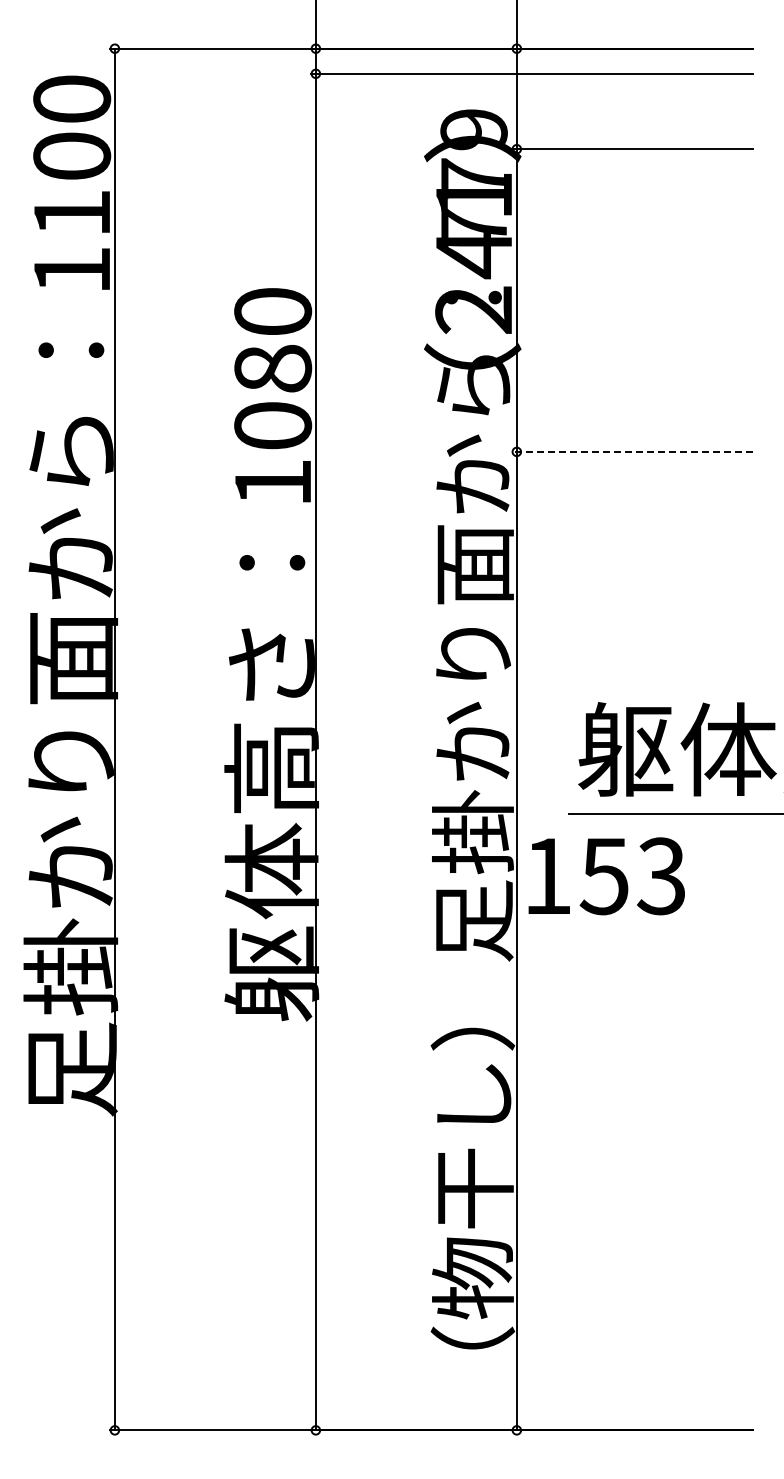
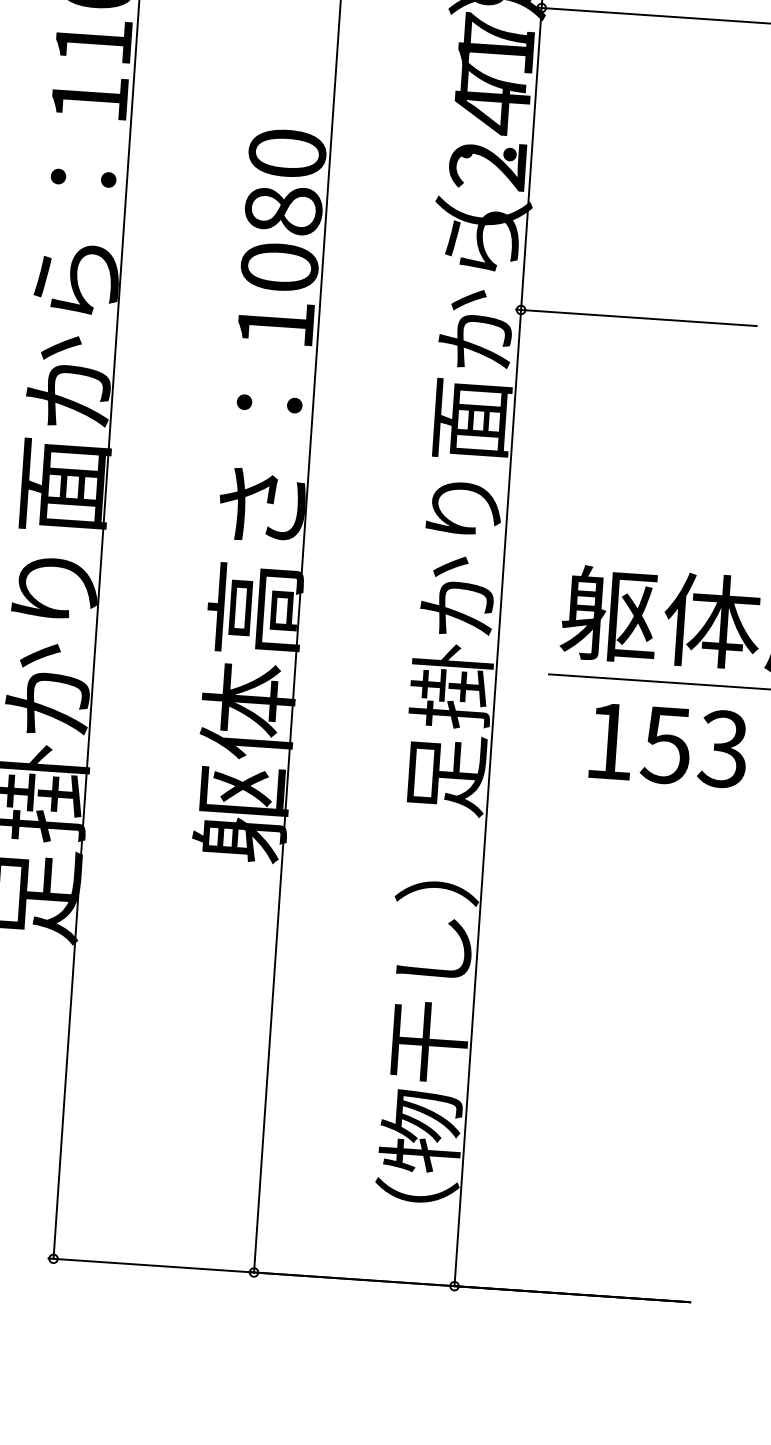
line: (632, 451) -> (636, 317), dashed -> solid
text: (606, 876) -> (668, 745), moved

